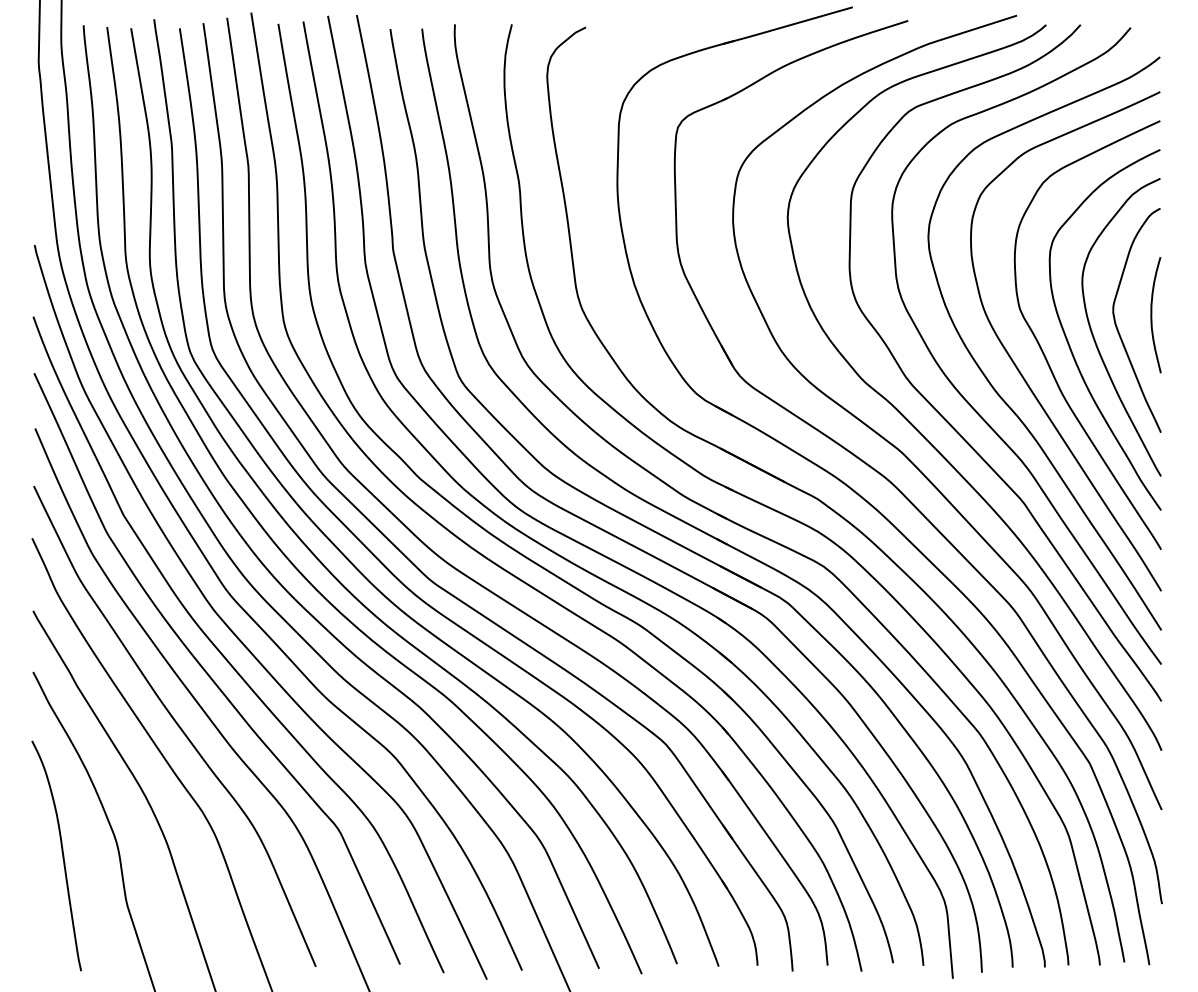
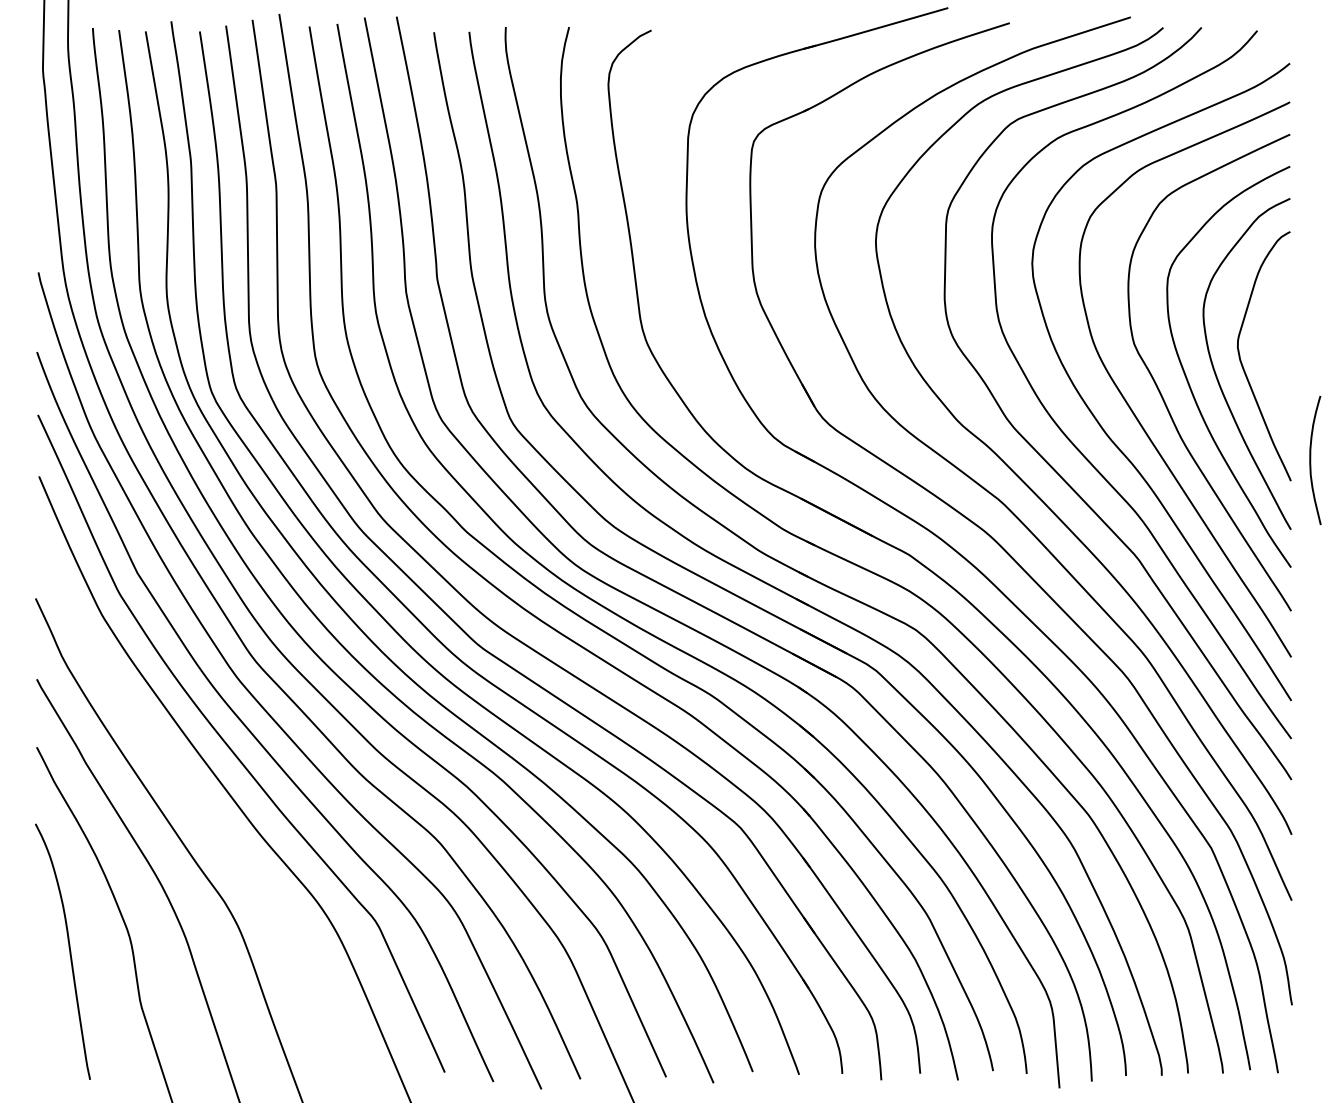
curve: (1152, 315) -> (1311, 460), moved
curve: (175, 723) -> (195, 804), removed

